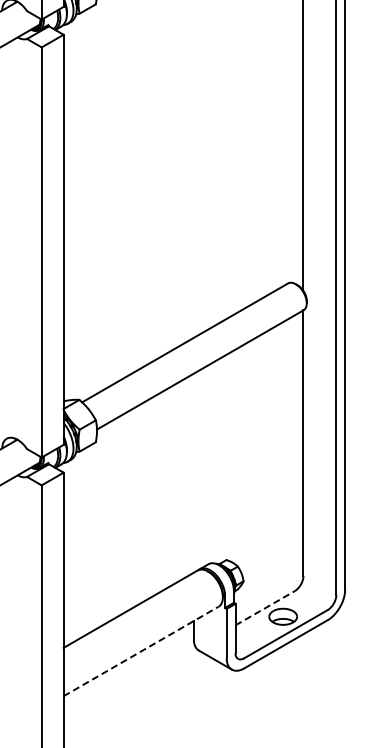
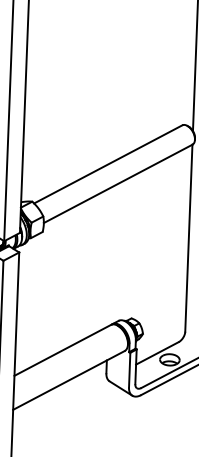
line: (265, 608) -> (157, 353), dashed -> solid
line: (141, 651) -> (69, 380), dashed -> solid

